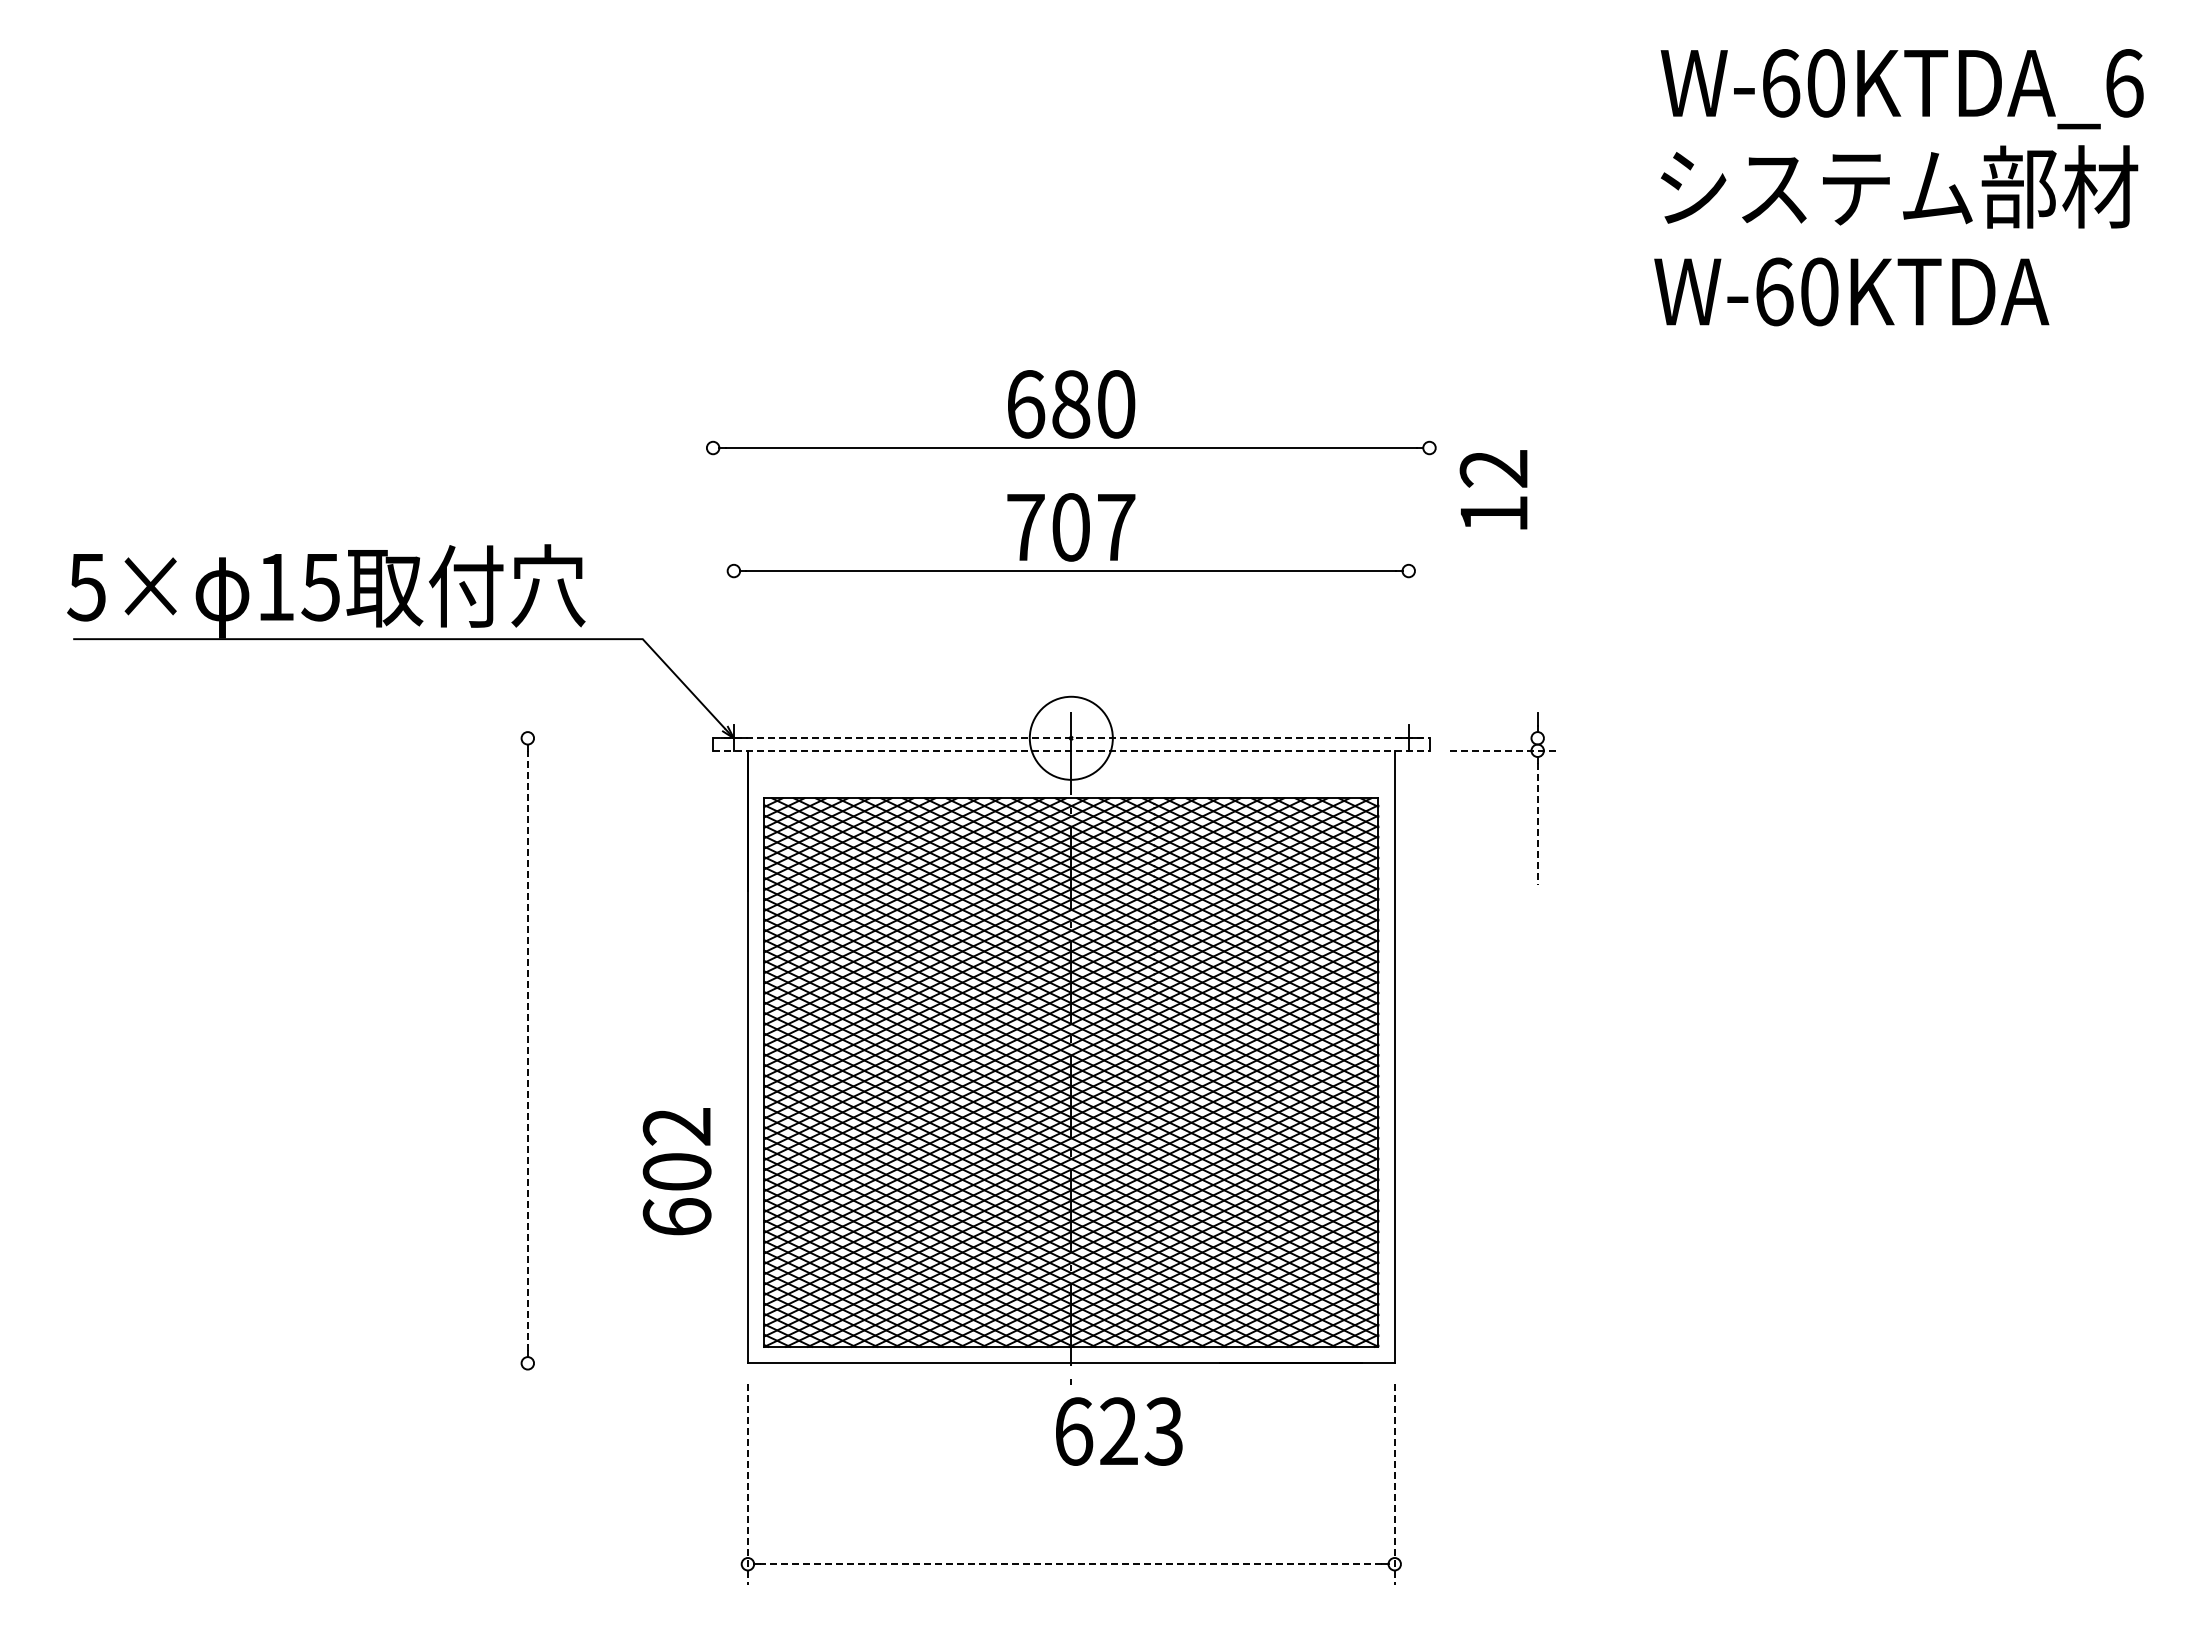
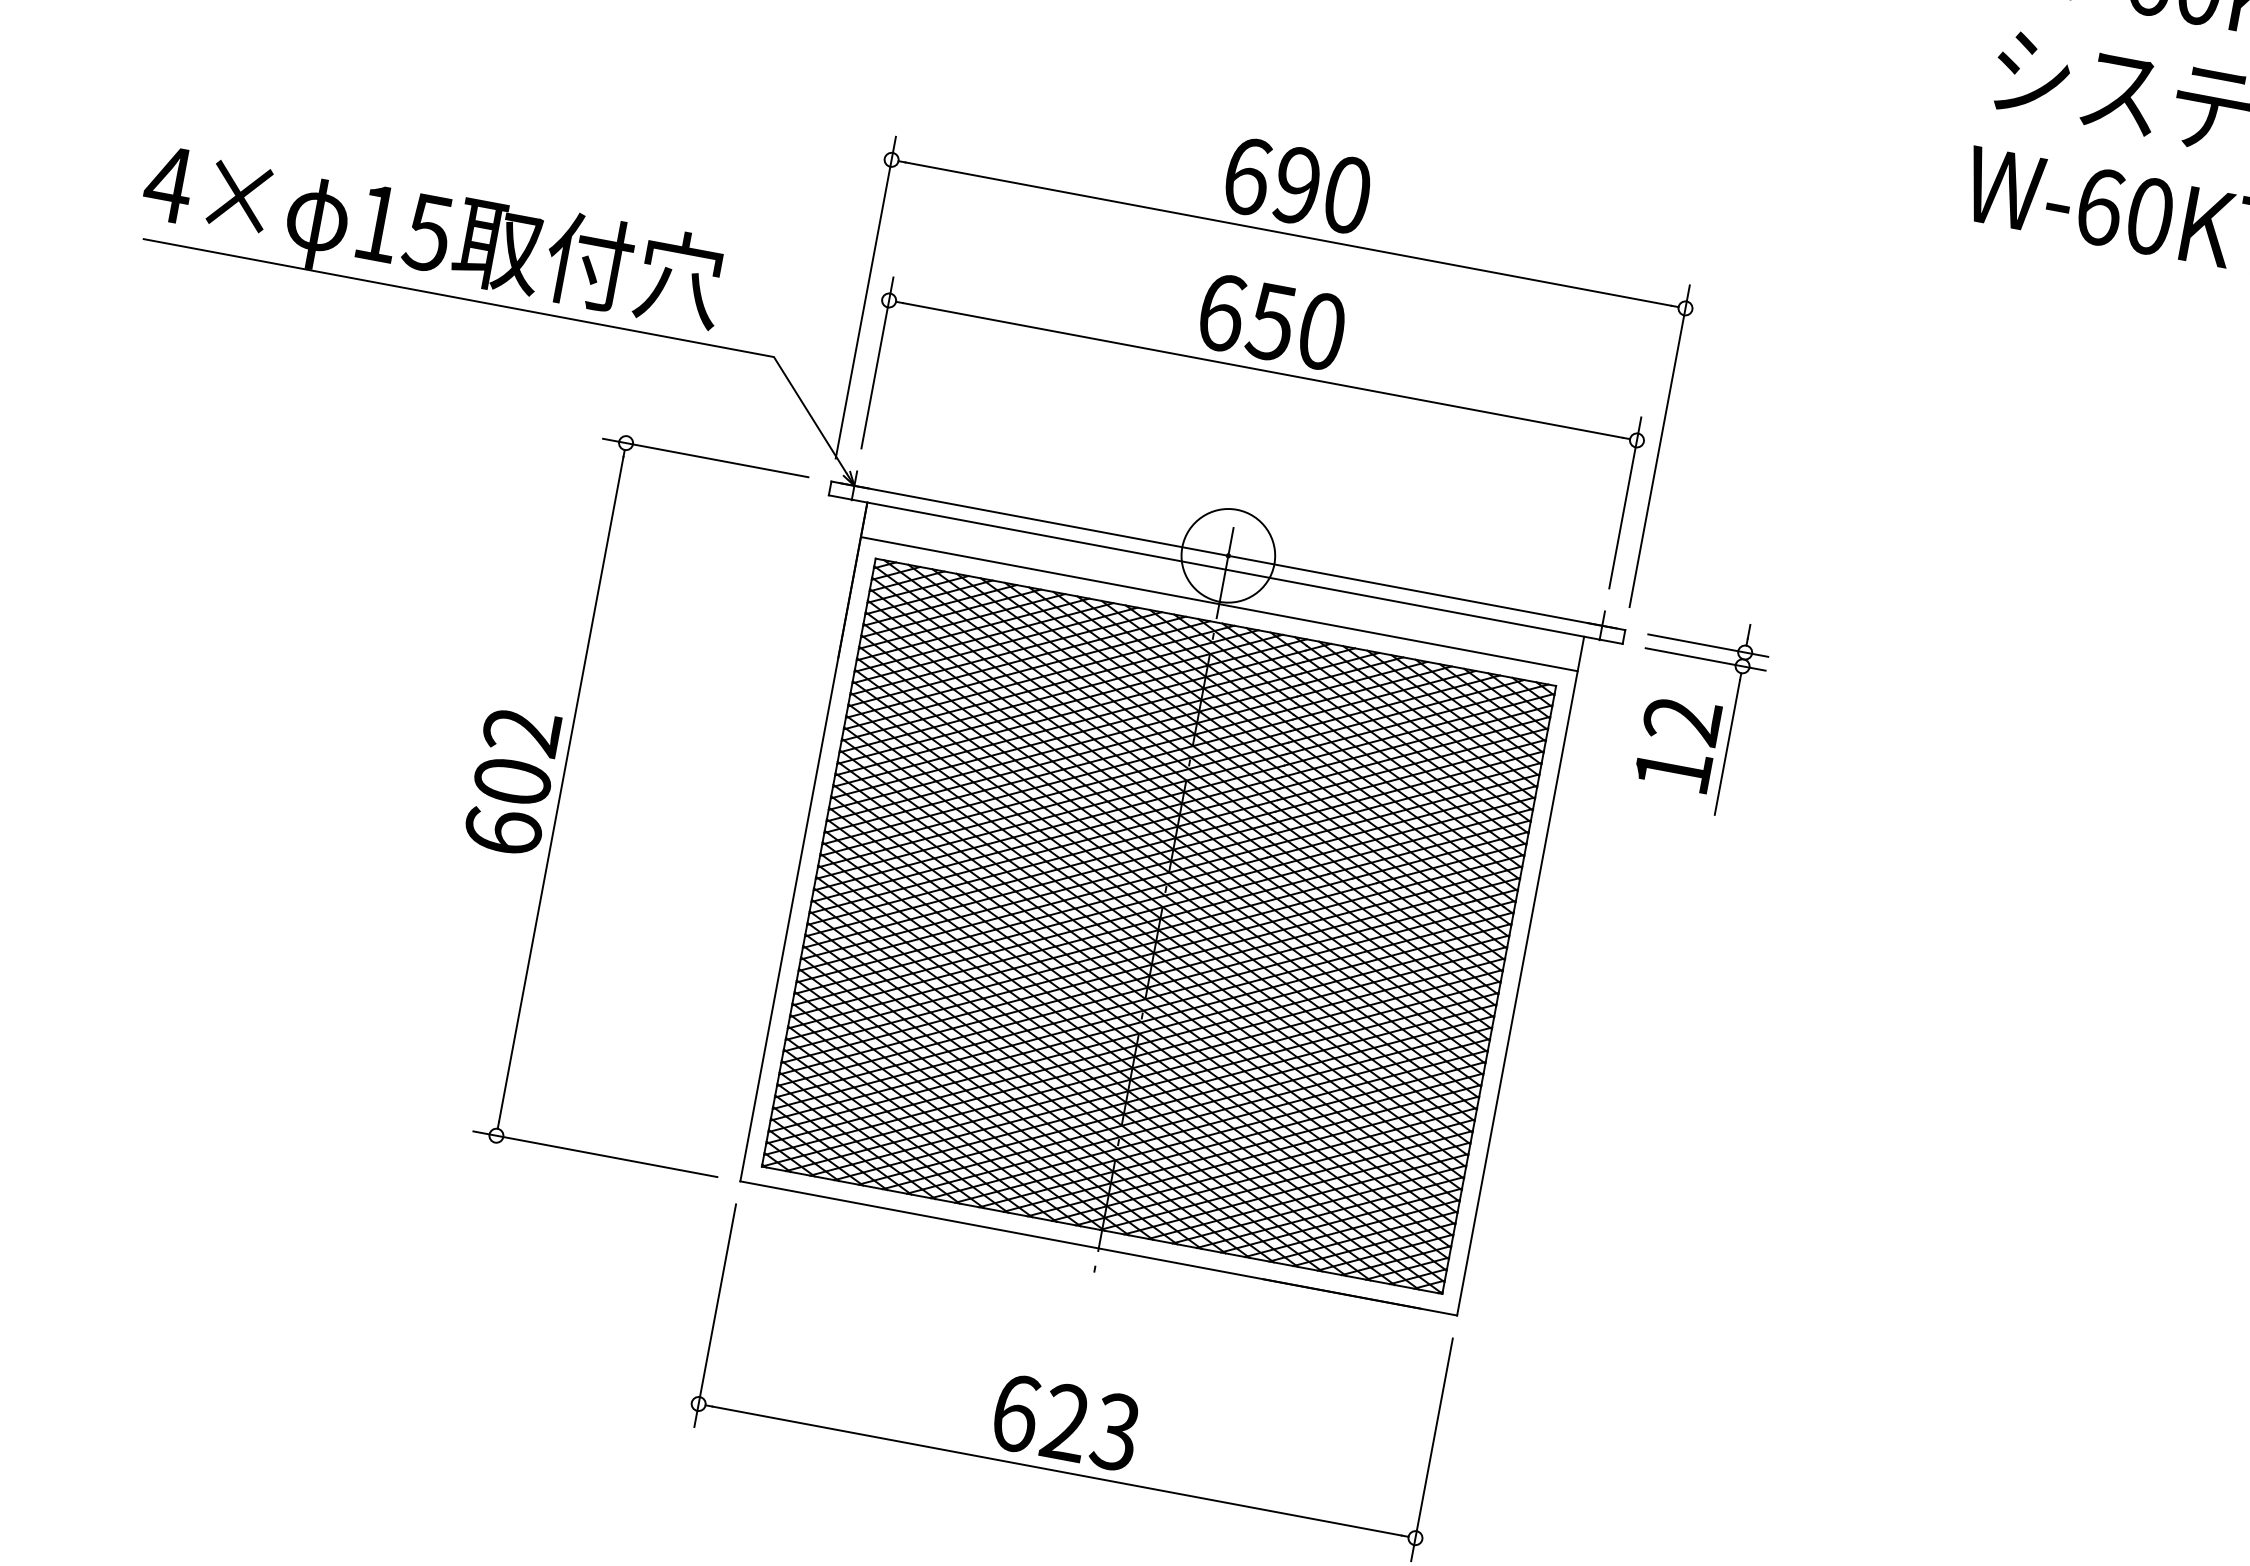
text: (1071, 404) -> (1297, 185), 680 -> 690
text: (1493, 489) -> (1677, 743), moved
text: (1071, 527) -> (1272, 322), 707 -> 650
line: (713, 572) -> (866, 297), added
line: (1429, 572) -> (1659, 446), added
text: (86, 587) -> (168, 184), 5× -> 4×
line: (733, 627) -> (876, 362), added
line: (1408, 627) -> (1624, 502), added
line: (599, 738) -> (705, 458), added
line: (1071, 738) -> (1228, 556), dashed -> solid
line: (1504, 738) -> (1708, 645), added
line: (1071, 750) -> (1226, 569), dashed -> solid
line: (1504, 750) -> (1705, 659), dashed -> solid
line: (1070, 781) -> (1218, 603), added
line: (1537, 824) -> (1727, 748), dashed -> solid
line: (527, 1050) -> (560, 788), dashed -> solid
text: (676, 1171) -> (511, 780), moved
line: (617, 1363) -> (595, 1154), added
text: (1119, 1431) -> (1066, 1422), moved
line: (747, 1485) -> (714, 1316), dashed -> solid
line: (1394, 1485) -> (1431, 1450), dashed -> solid
line: (1071, 1564) -> (1057, 1471), dashed -> solid

